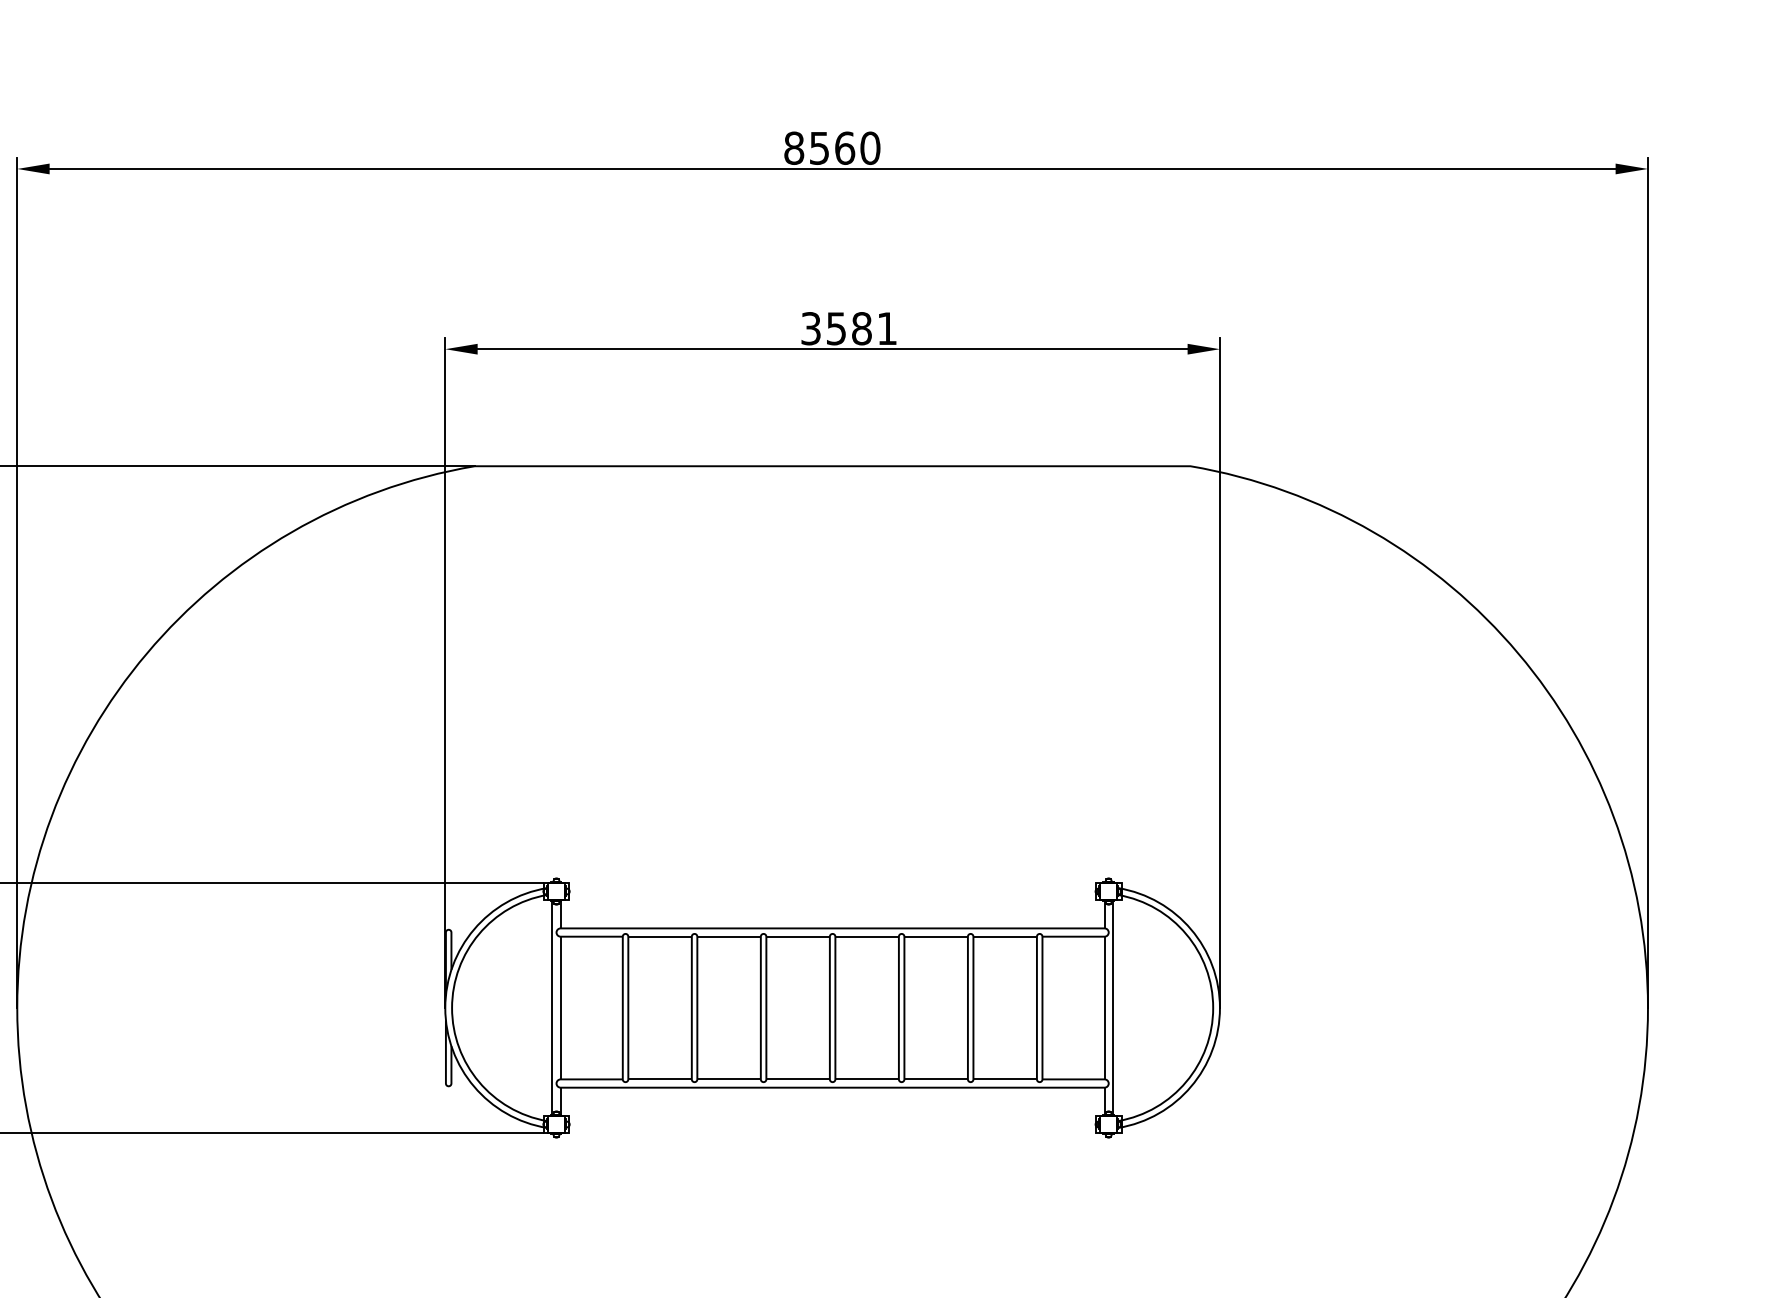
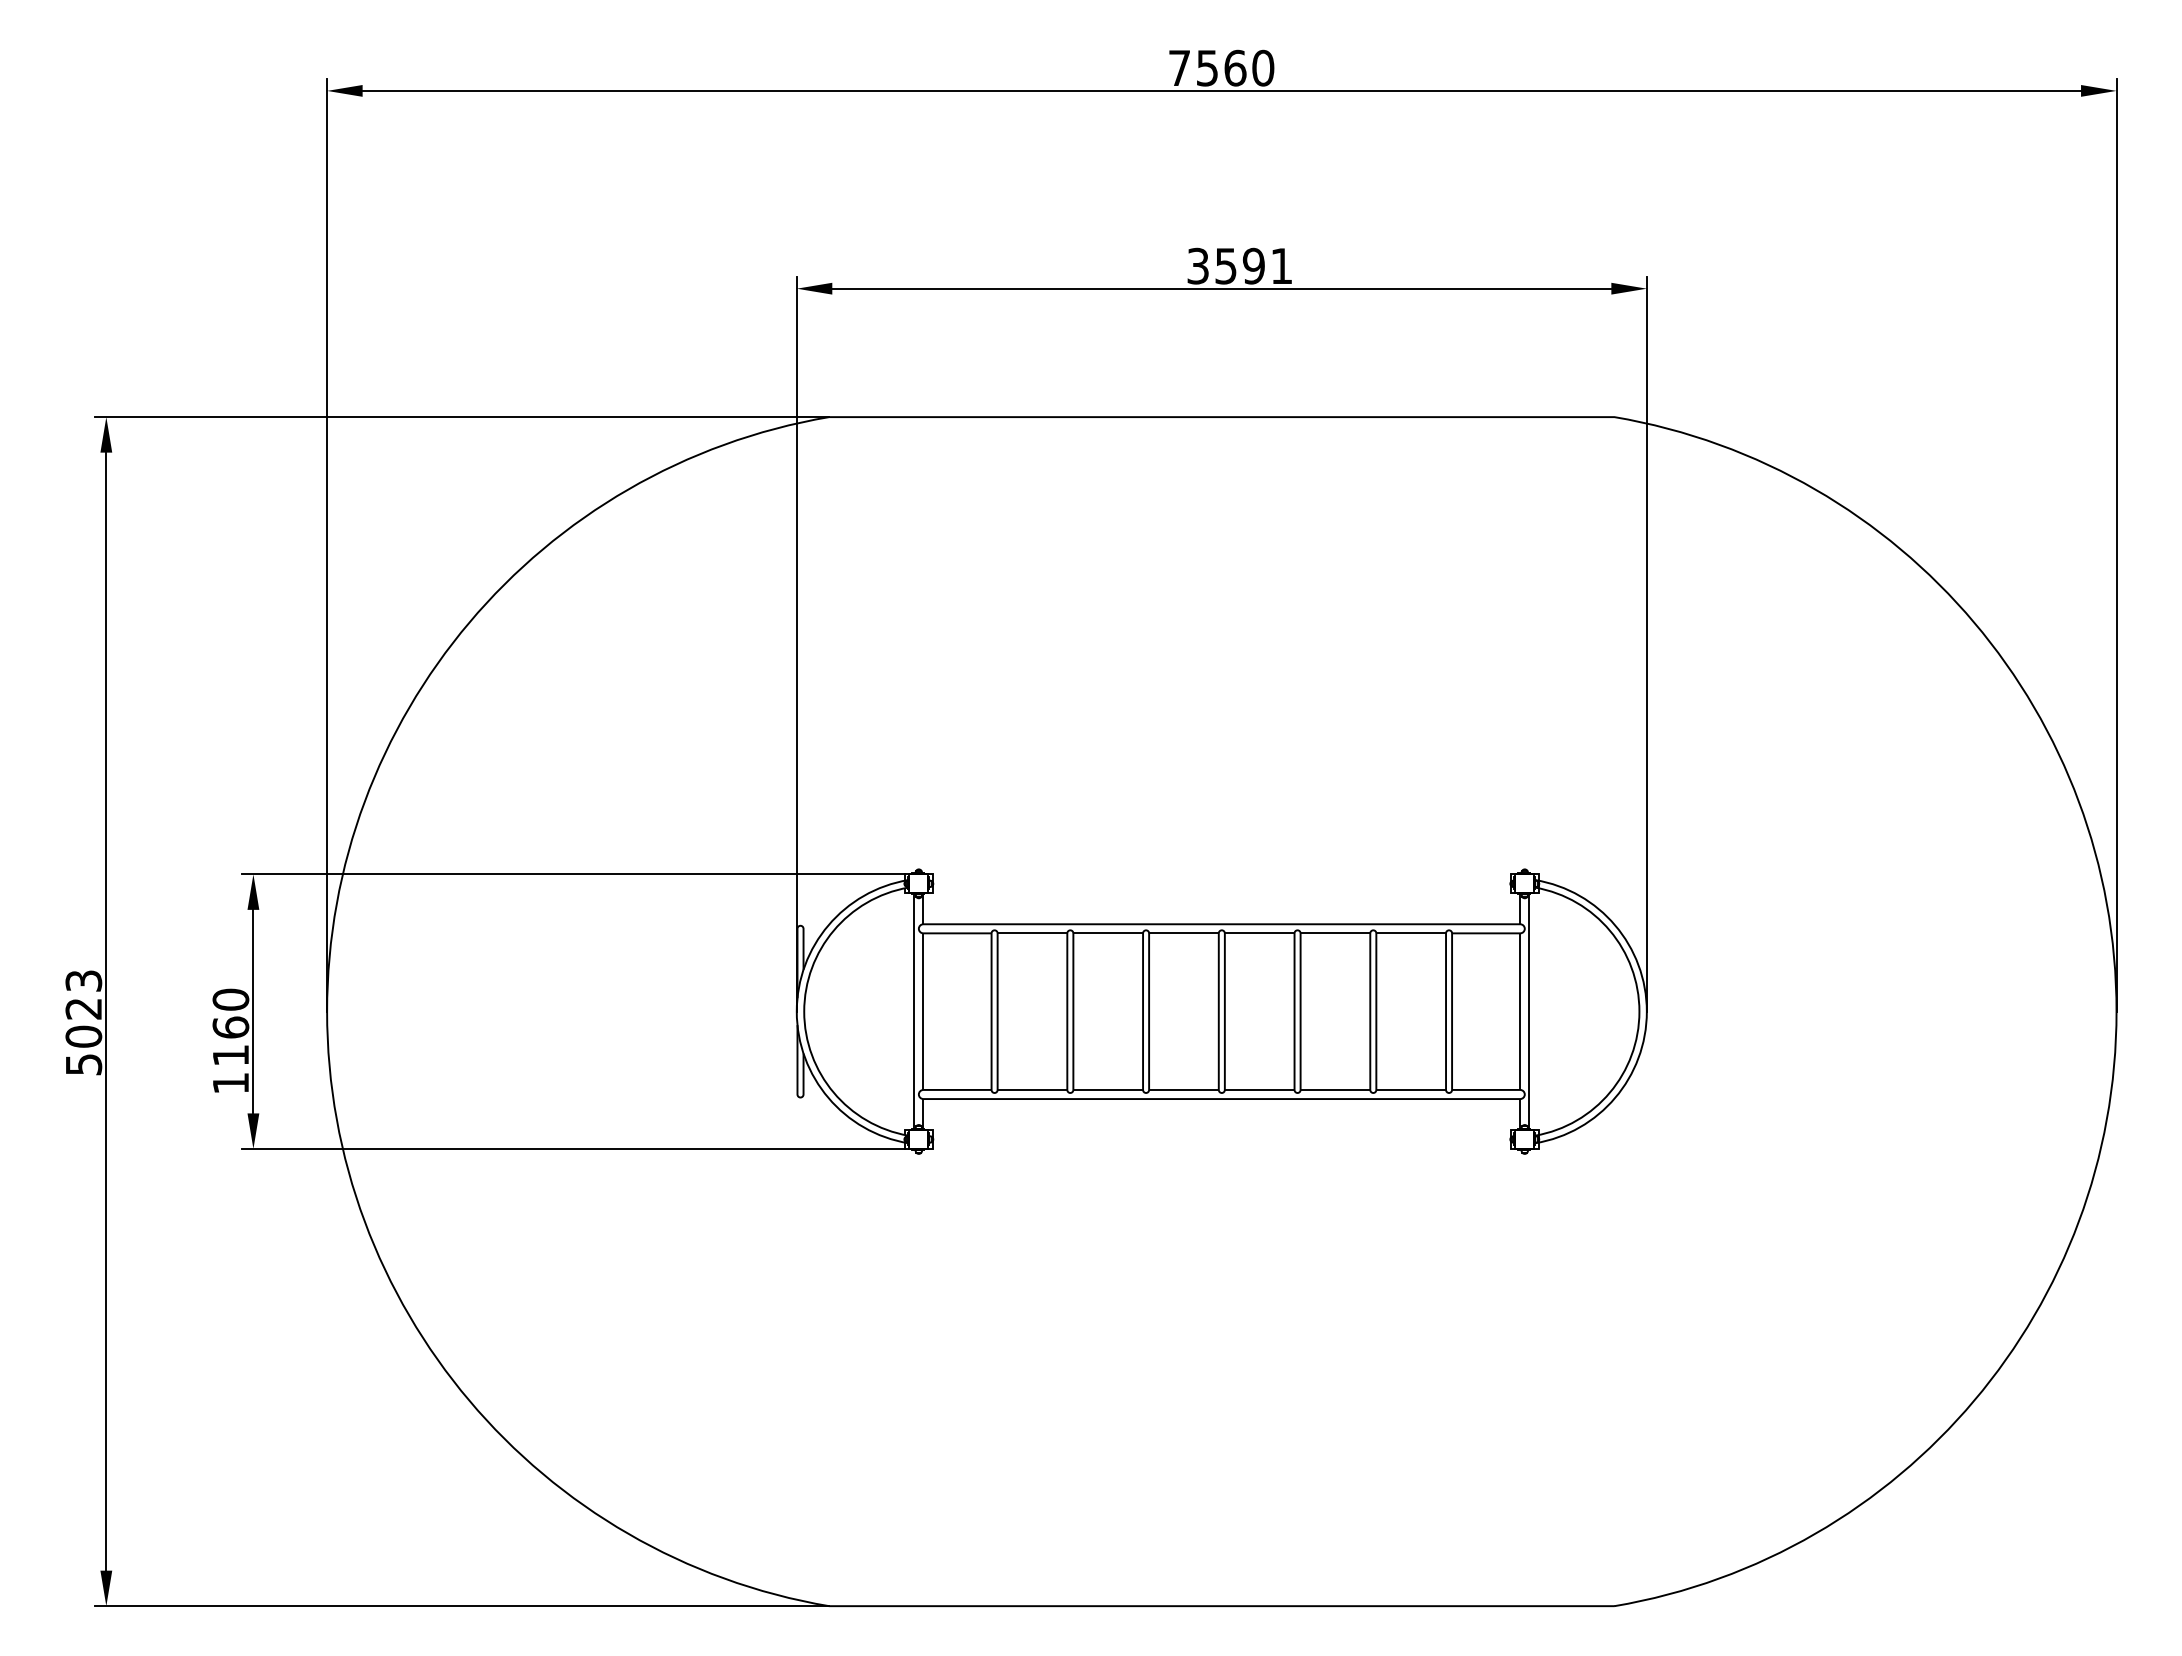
text: (794, 147) -> (1179, 67), 8560 -> 7560
text: (861, 328) -> (1253, 266), 3581 -> 3591

